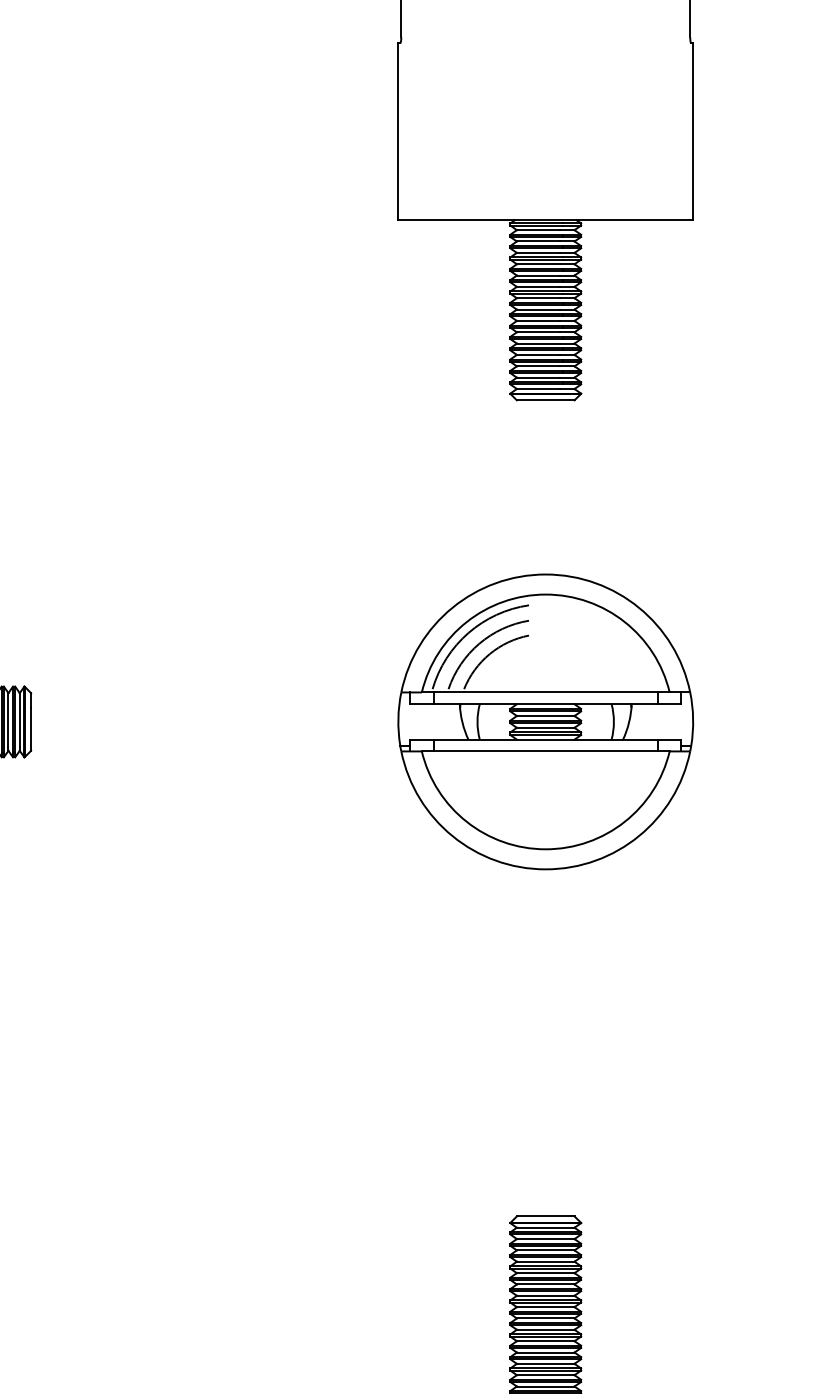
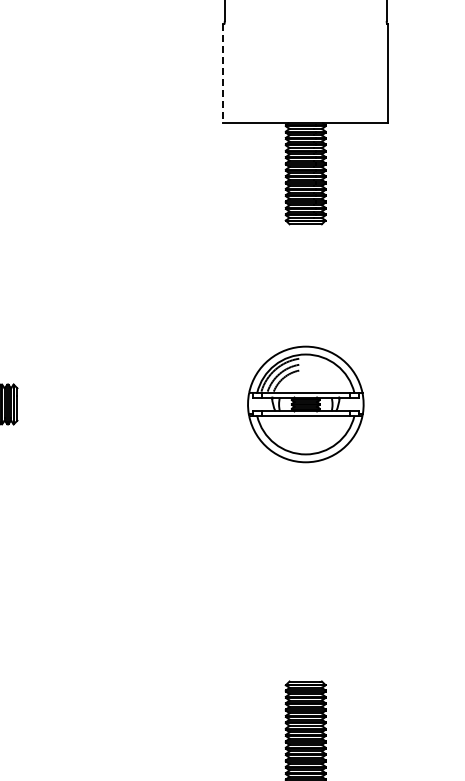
line: (398, 131) -> (223, 73), solid -> dashed
part: (545, 721) -> (305, 404), size x0.7

